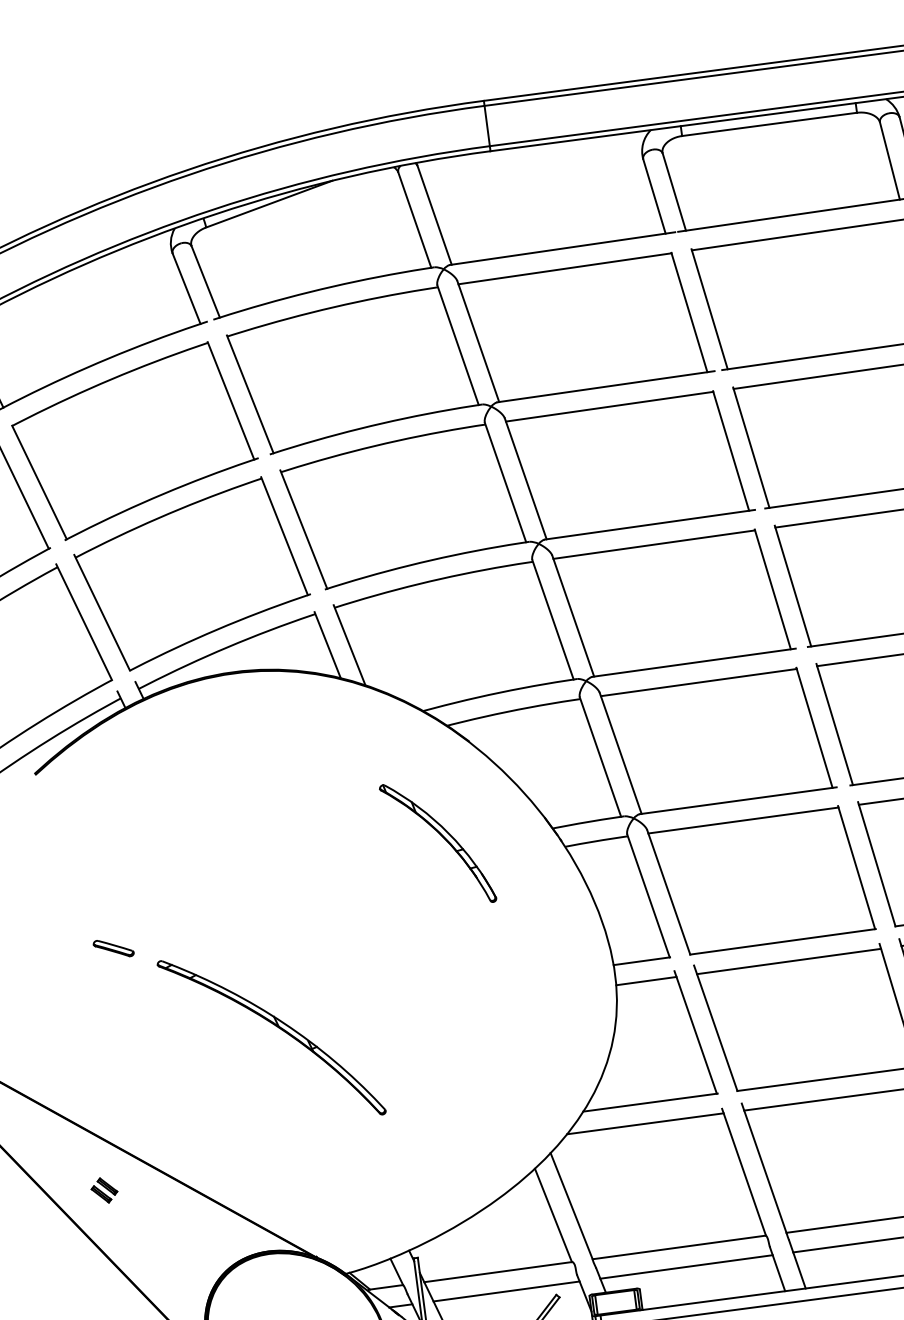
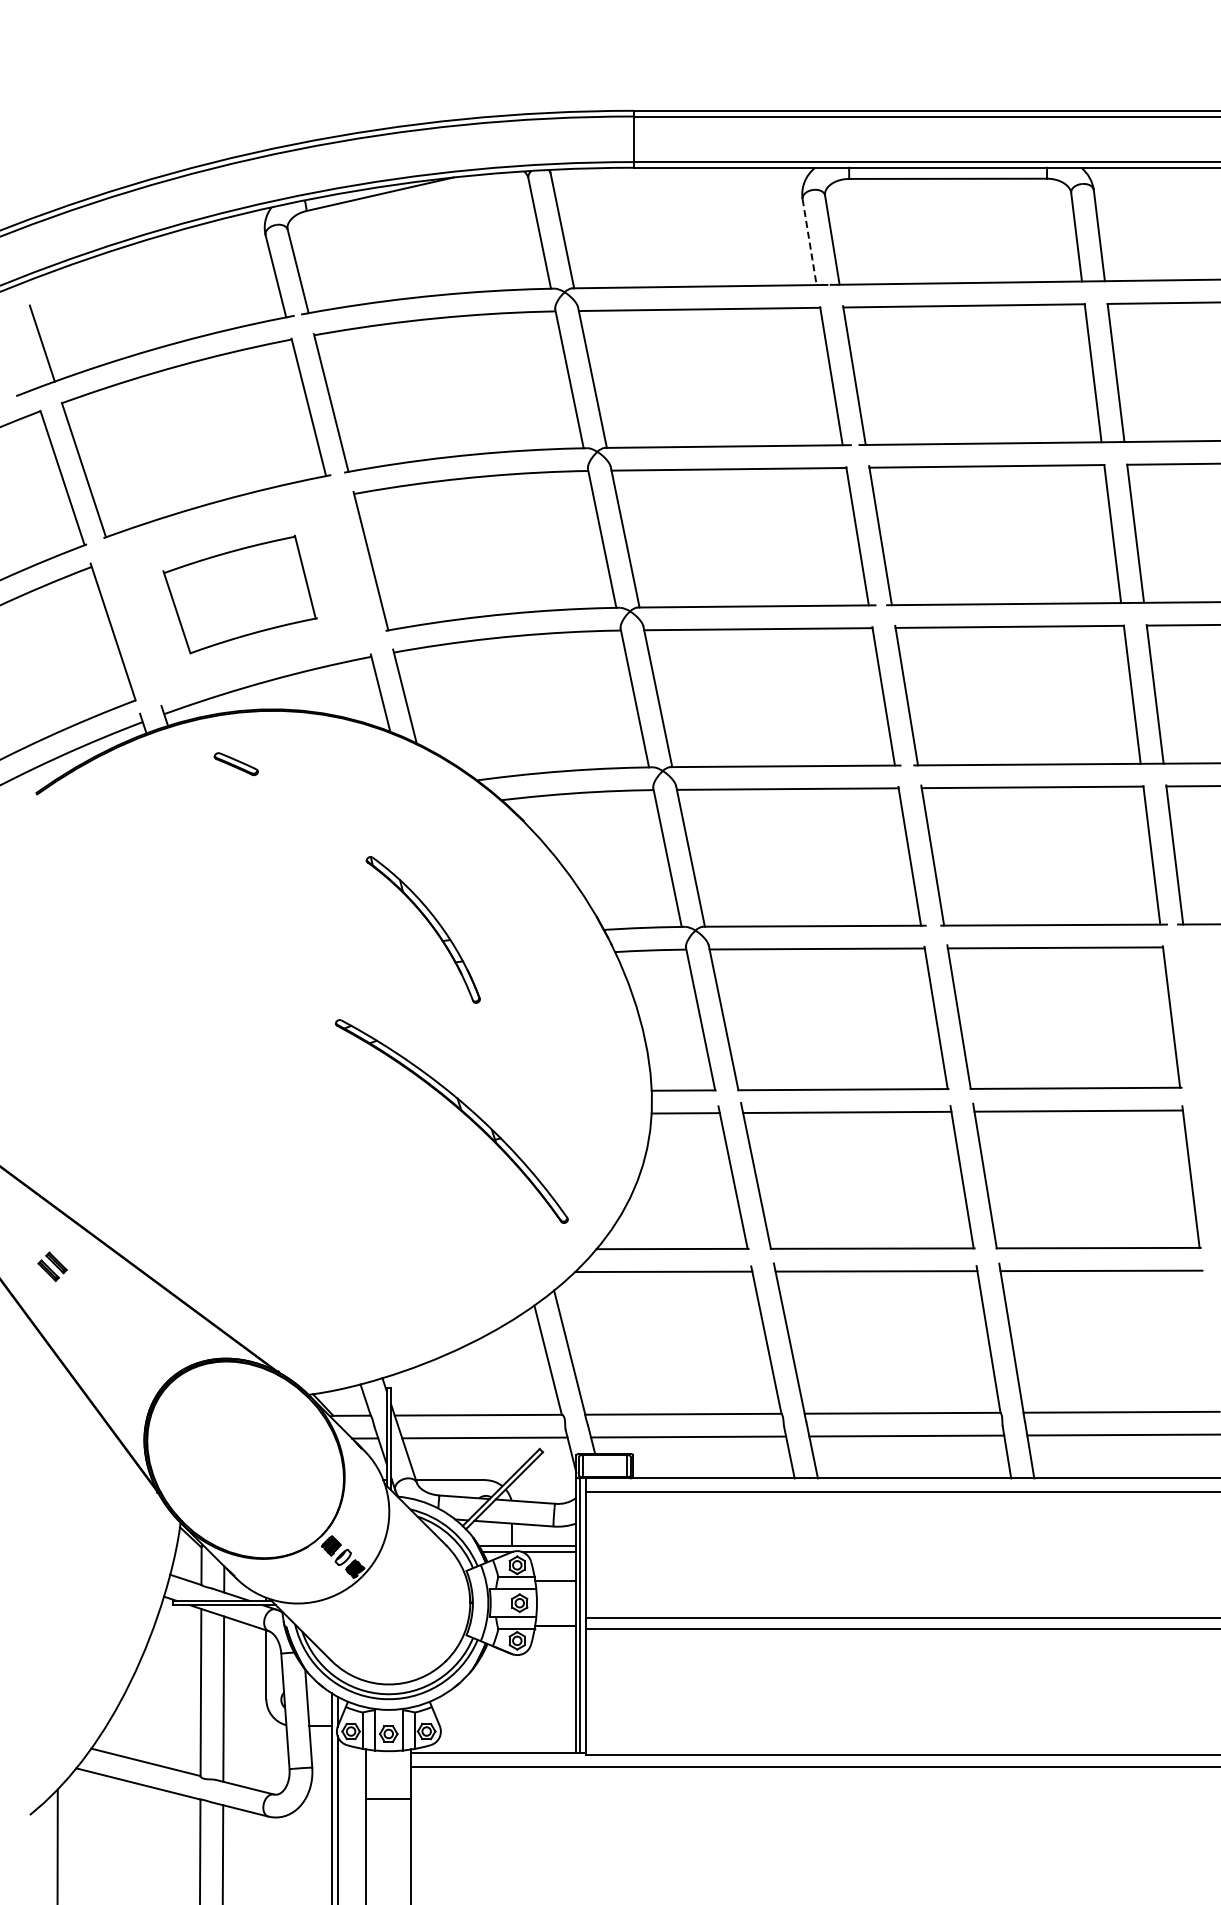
line: (654, 196) -> (809, 242), solid -> dashed
part: (192, 574) -> (240, 594), size x0.6
part: (441, 837) -> (428, 923), moved
part: (112, 948) -> (235, 763), moved
part: (278, 1027) -> (460, 1111), moved

